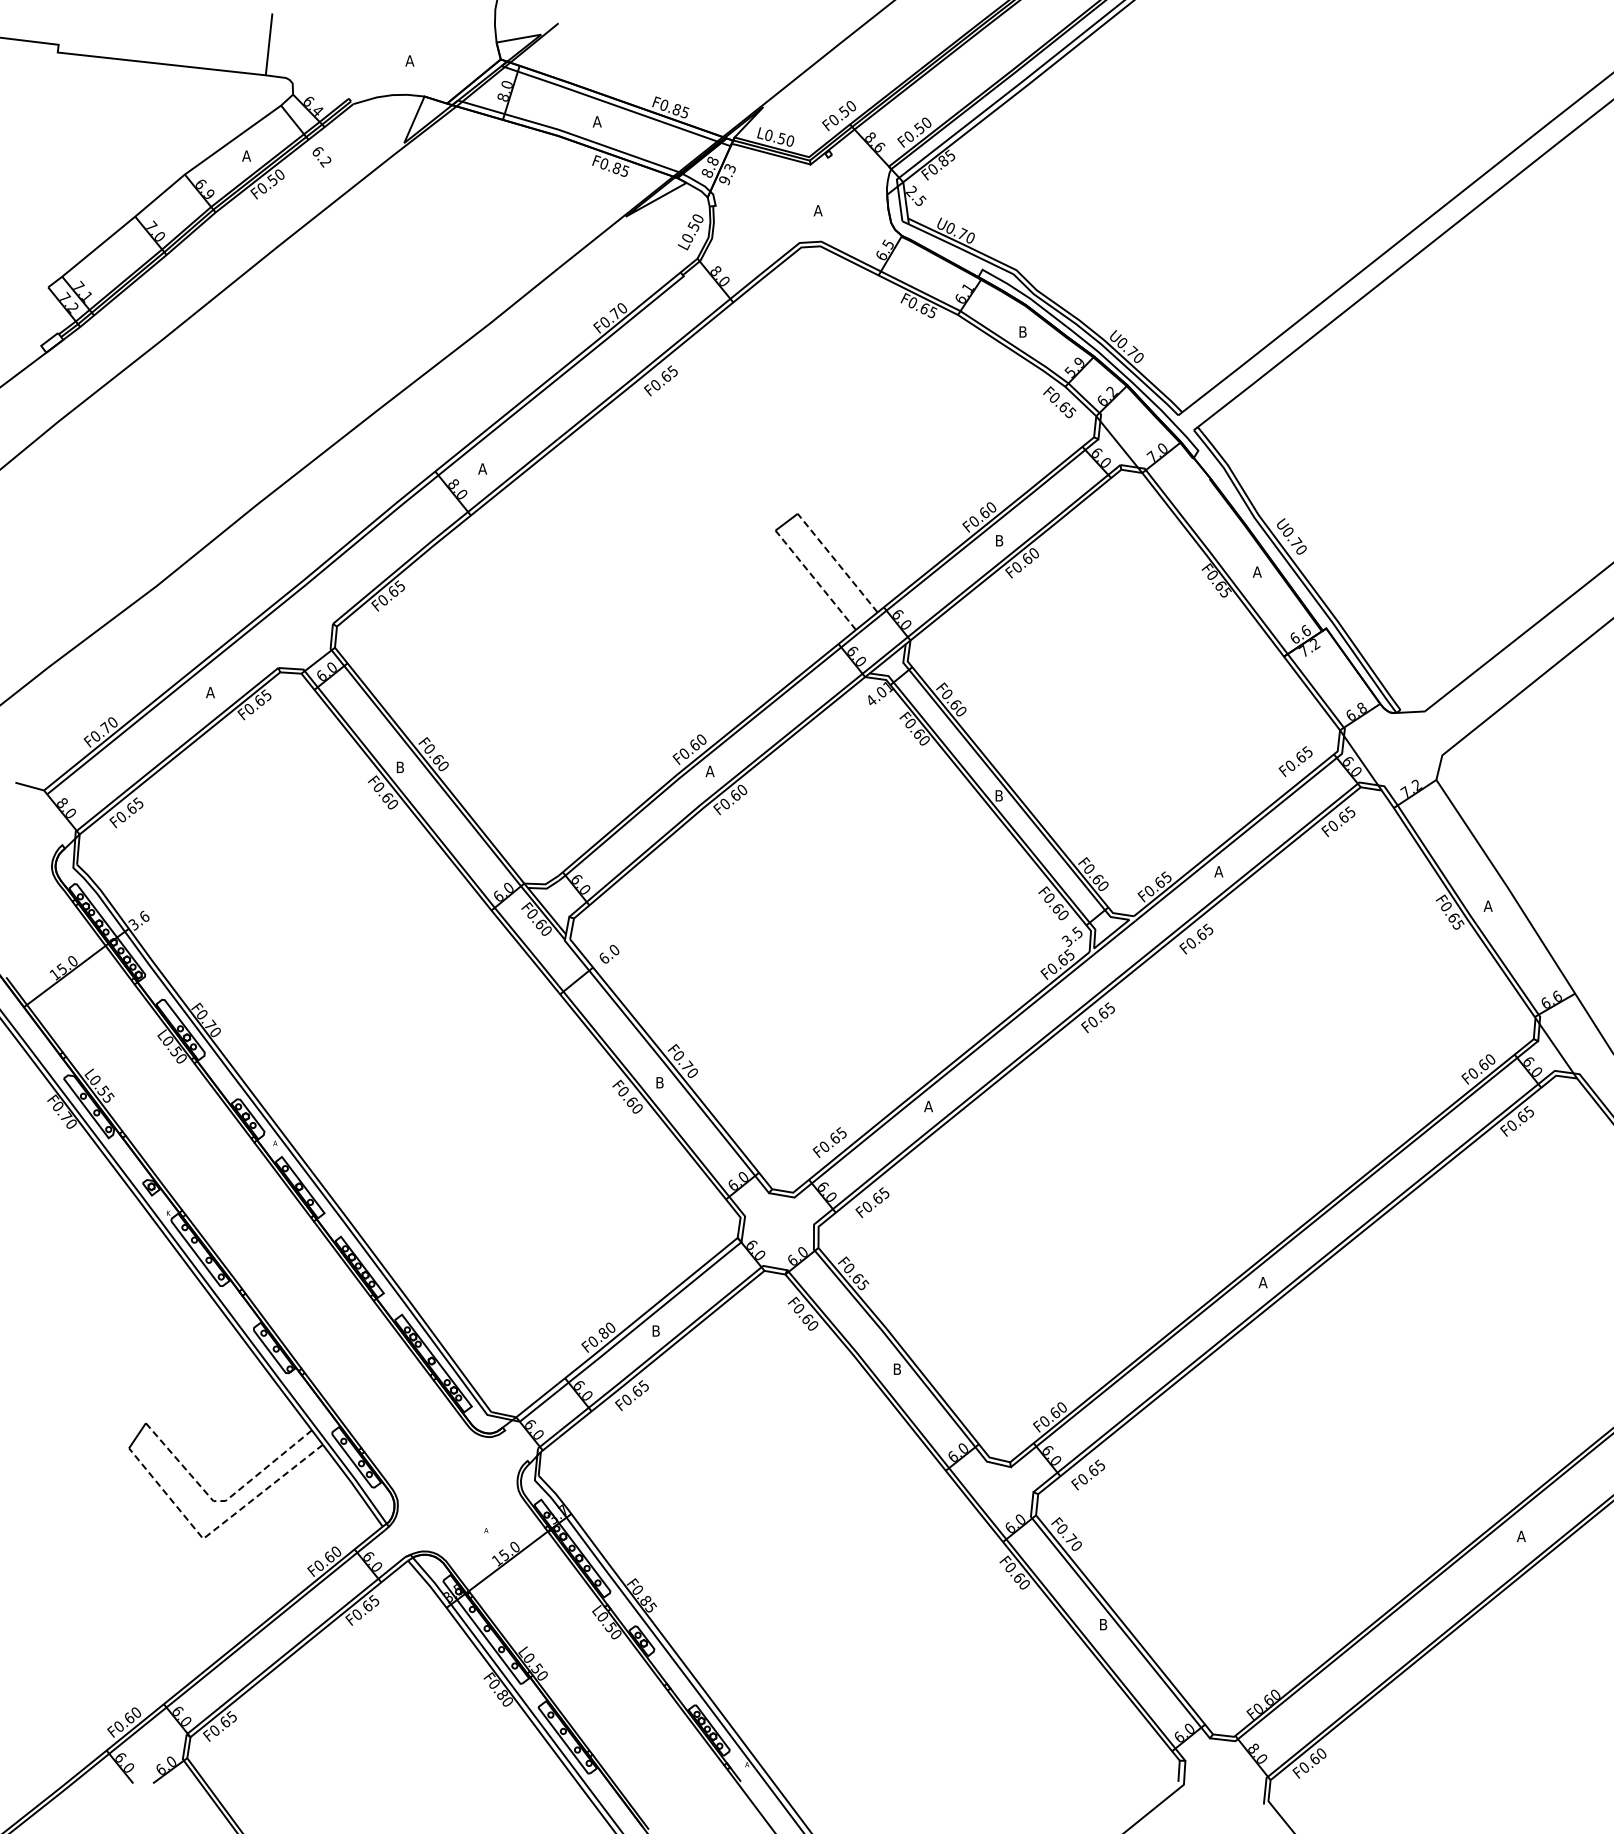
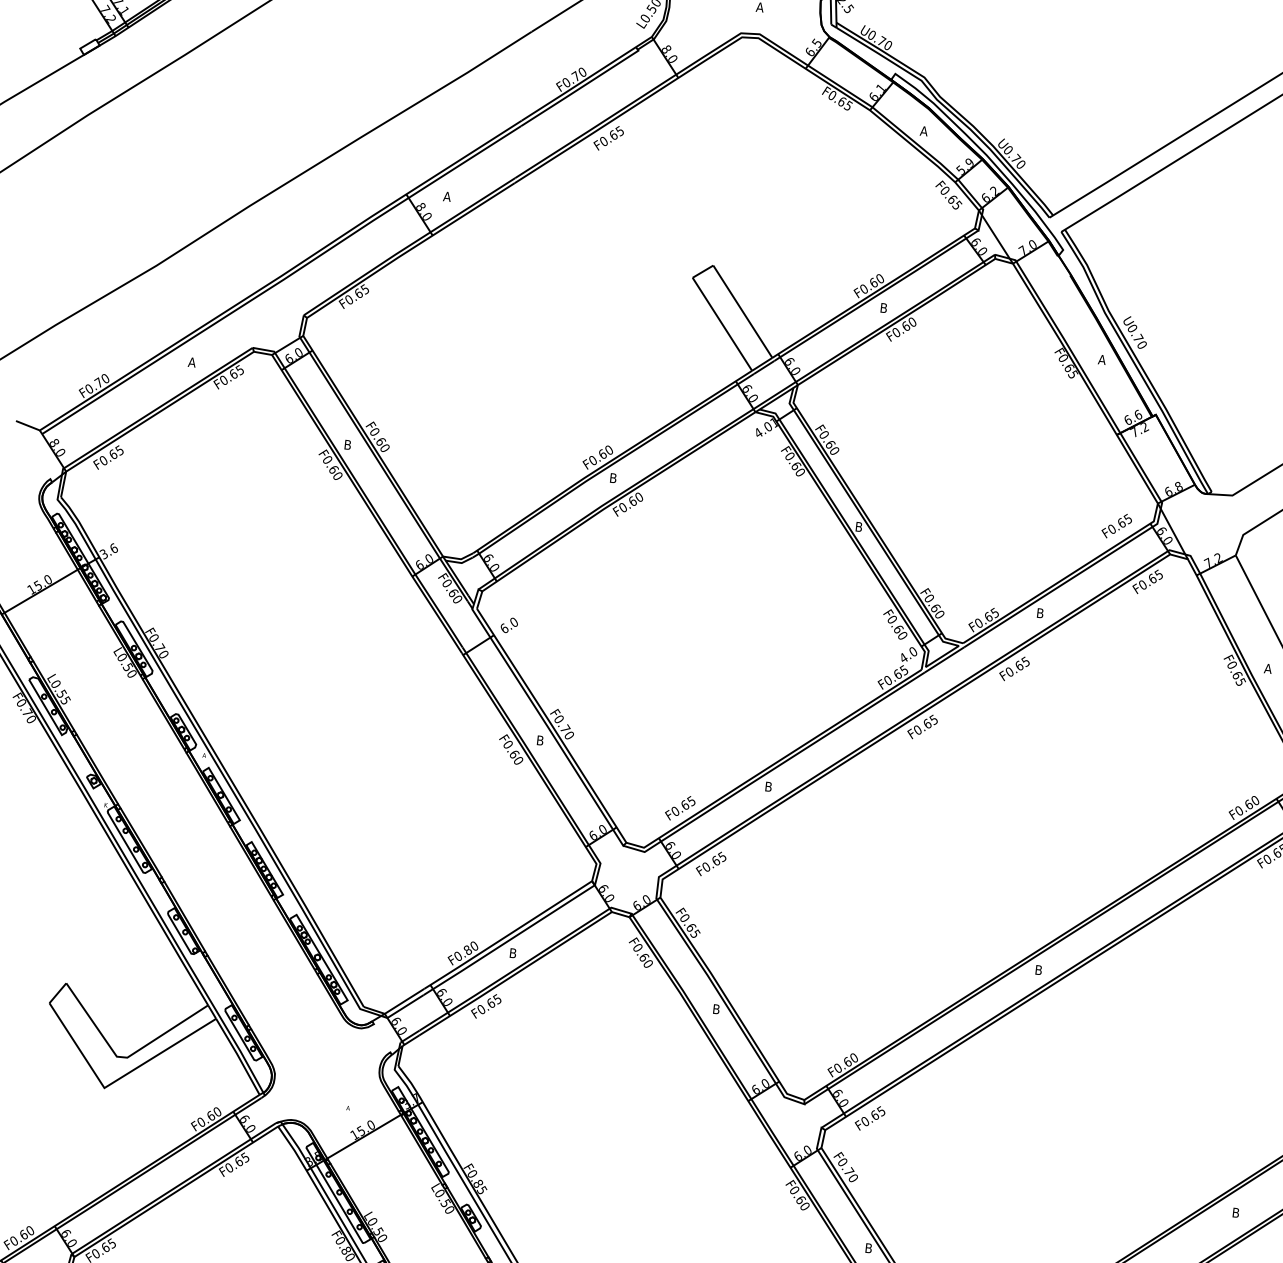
text: (1022, 331) -> (923, 130), B -> A
line: (837, 562) -> (742, 311), dashed -> solid
line: (815, 580) -> (722, 324), dashed -> solid
text: (709, 771) -> (612, 478), A -> B
text: (1218, 871) -> (1039, 613), A -> B
text: (1071, 936) -> (907, 654), 3.5 -> 4.0
text: (928, 1106) -> (768, 786), A -> B
text: (1262, 1282) -> (1038, 969), A -> B
line: (223, 1501) -> (125, 1057), dashed -> solid
line: (216, 1528) -> (116, 1080), dashed -> solid
text: (1521, 1535) -> (1236, 1212), A -> B

